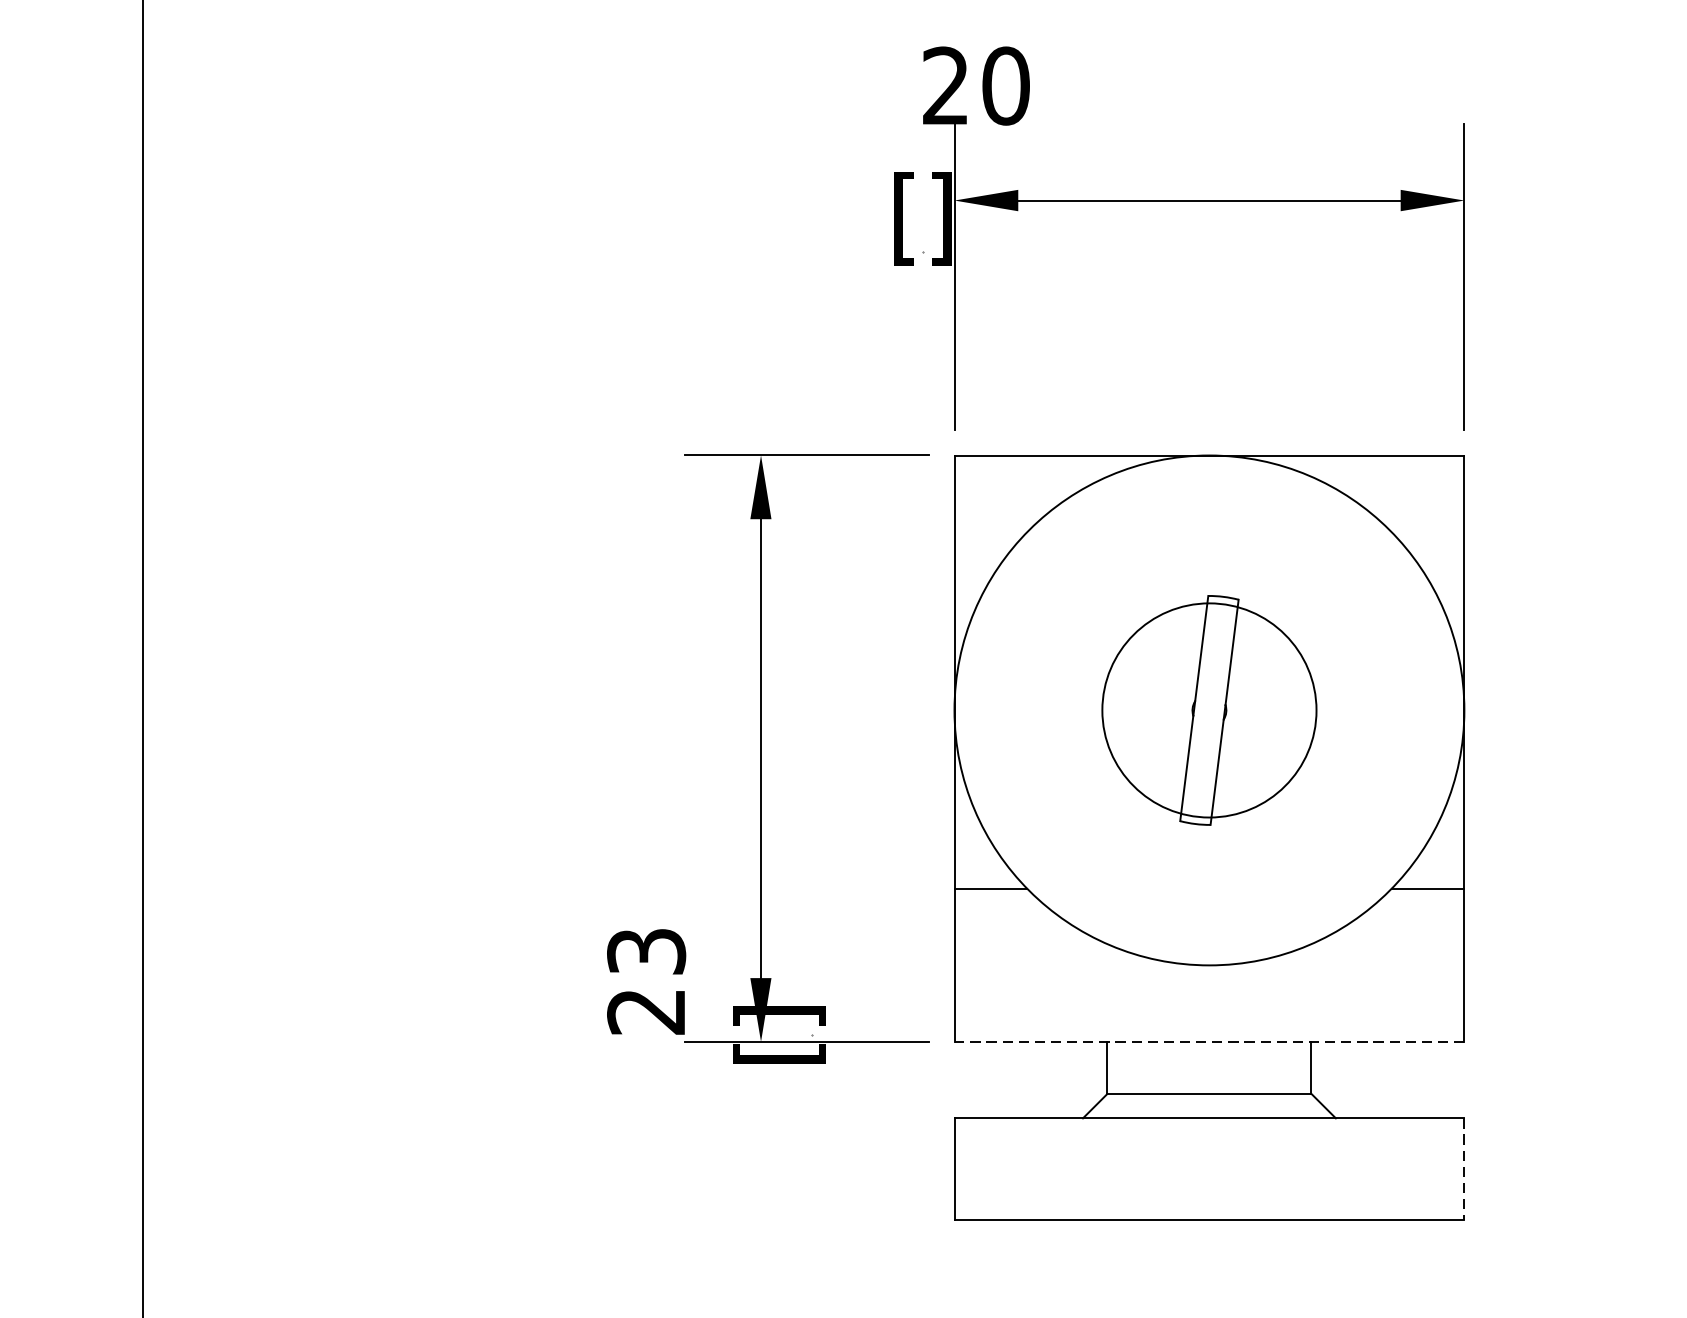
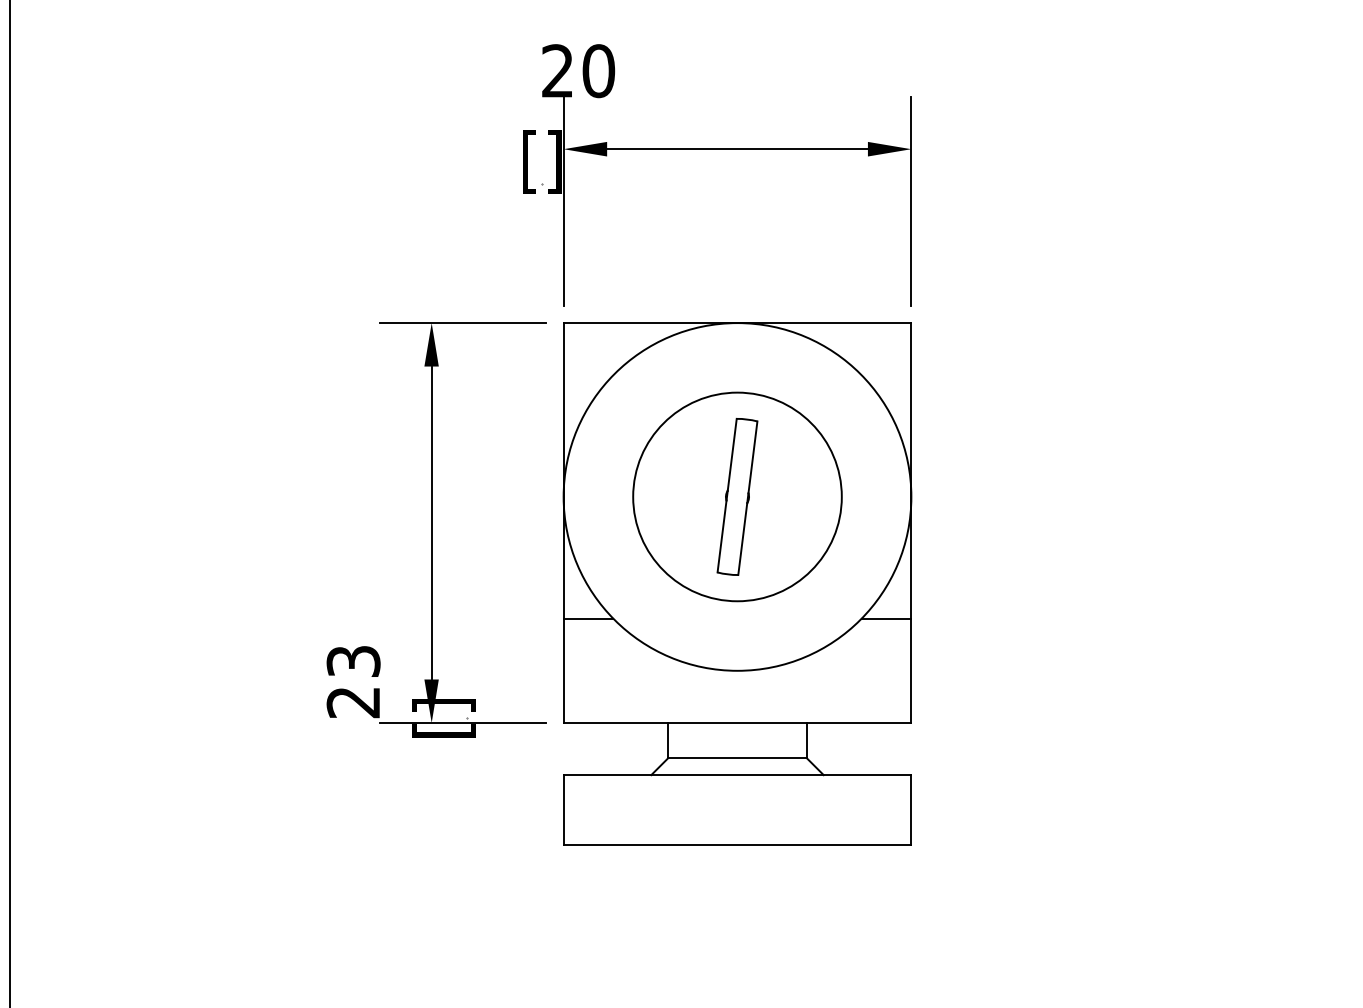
circle: (1209, 709) -> (737, 496), size x1.43
line: (1209, 1041) -> (737, 722), dashed -> solid
line: (1464, 1168) -> (911, 809), dashed -> solid

